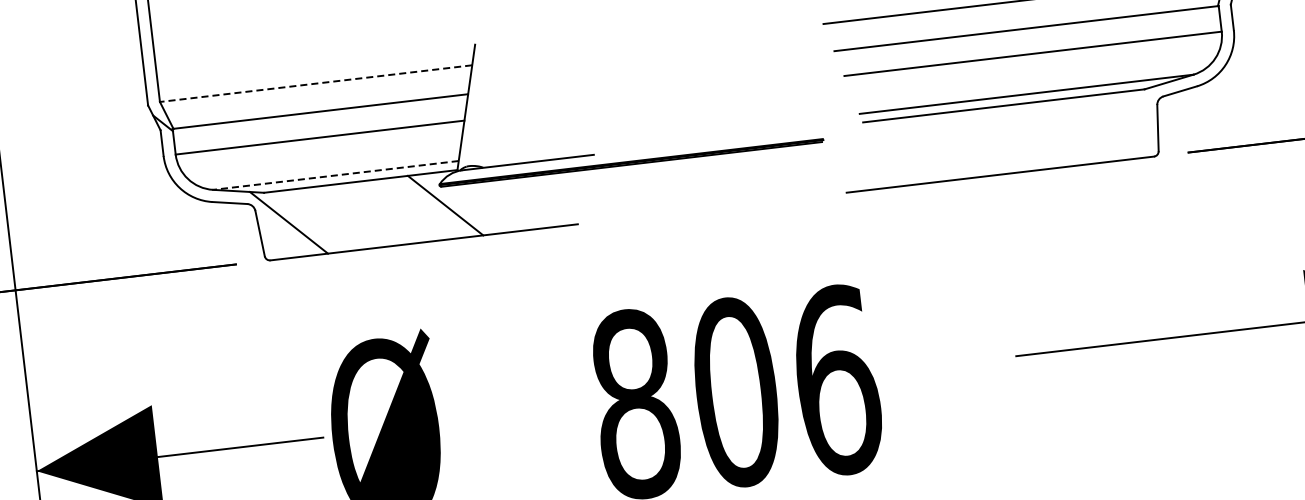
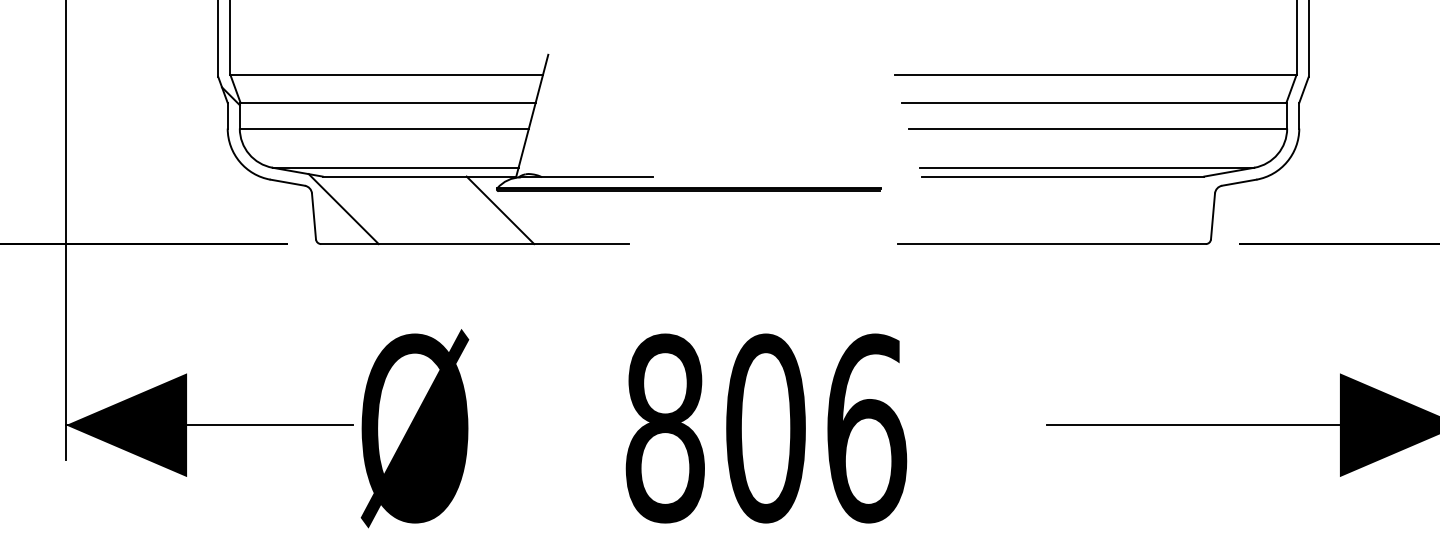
line: (315, 83) -> (386, 74), dashed -> solid
line: (335, 175) -> (395, 167), dashed -> solid

